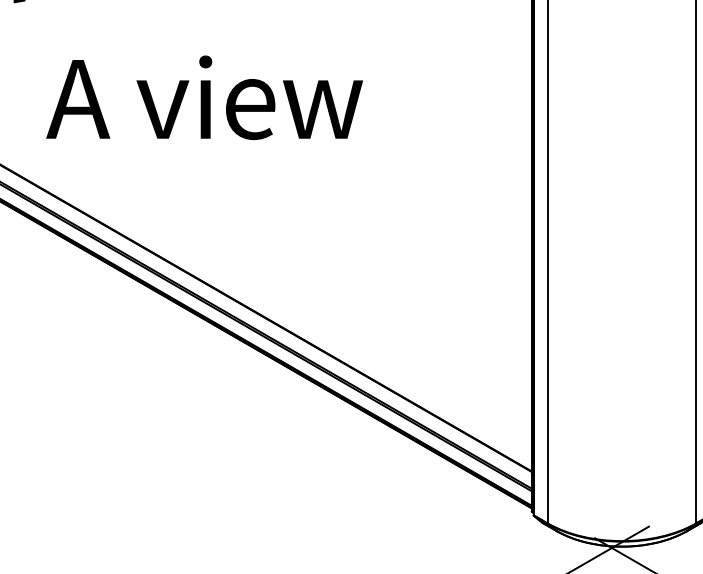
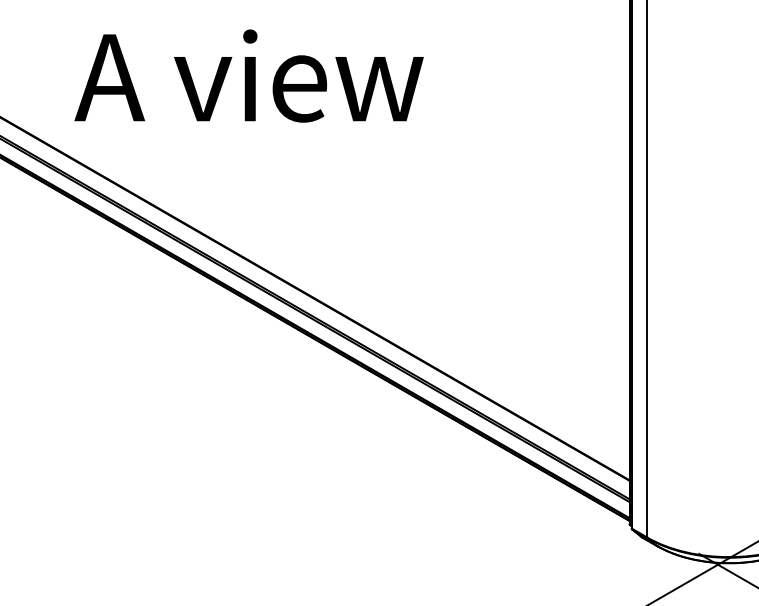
text: (204, 97) -> (248, 75), moved

